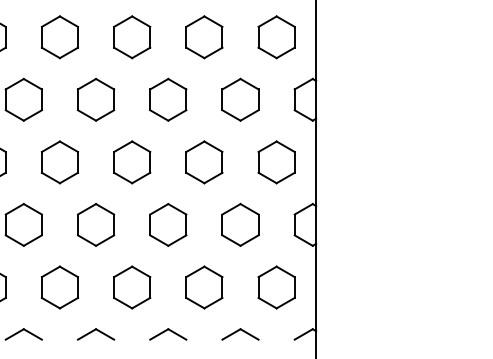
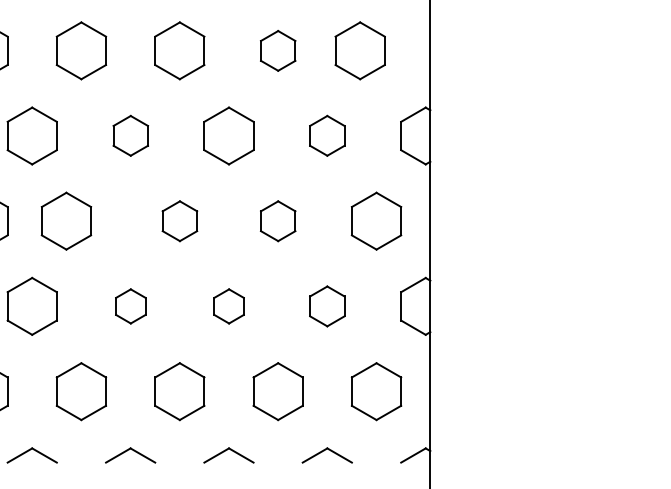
part: (204, 37) -> (278, 51), size x0.7
part: (276, 37) -> (360, 51), moved
part: (96, 99) -> (131, 135), size x0.7
part: (240, 99) -> (327, 135), size x0.7
part: (59, 162) -> (65, 221), moved
part: (132, 162) -> (180, 221), size x0.7
part: (204, 162) -> (278, 221), size x0.7
part: (96, 224) -> (131, 305), size x0.6
part: (168, 224) -> (229, 305), size x0.6
part: (240, 224) -> (327, 305), size x0.7

